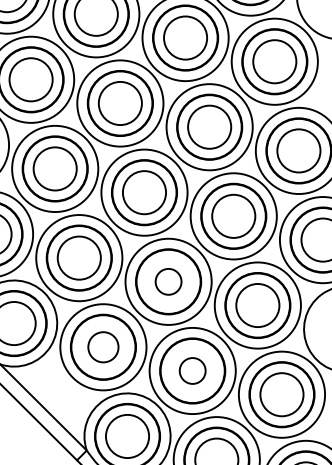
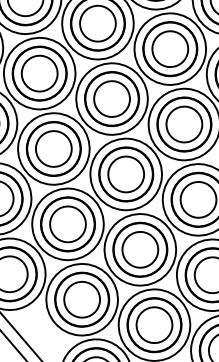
circle: (168, 281) -> (140, 249), size x1.67
circle: (103, 346) -> (82, 299), size x1.43
circle: (192, 370) -> (154, 324), size x1.67

